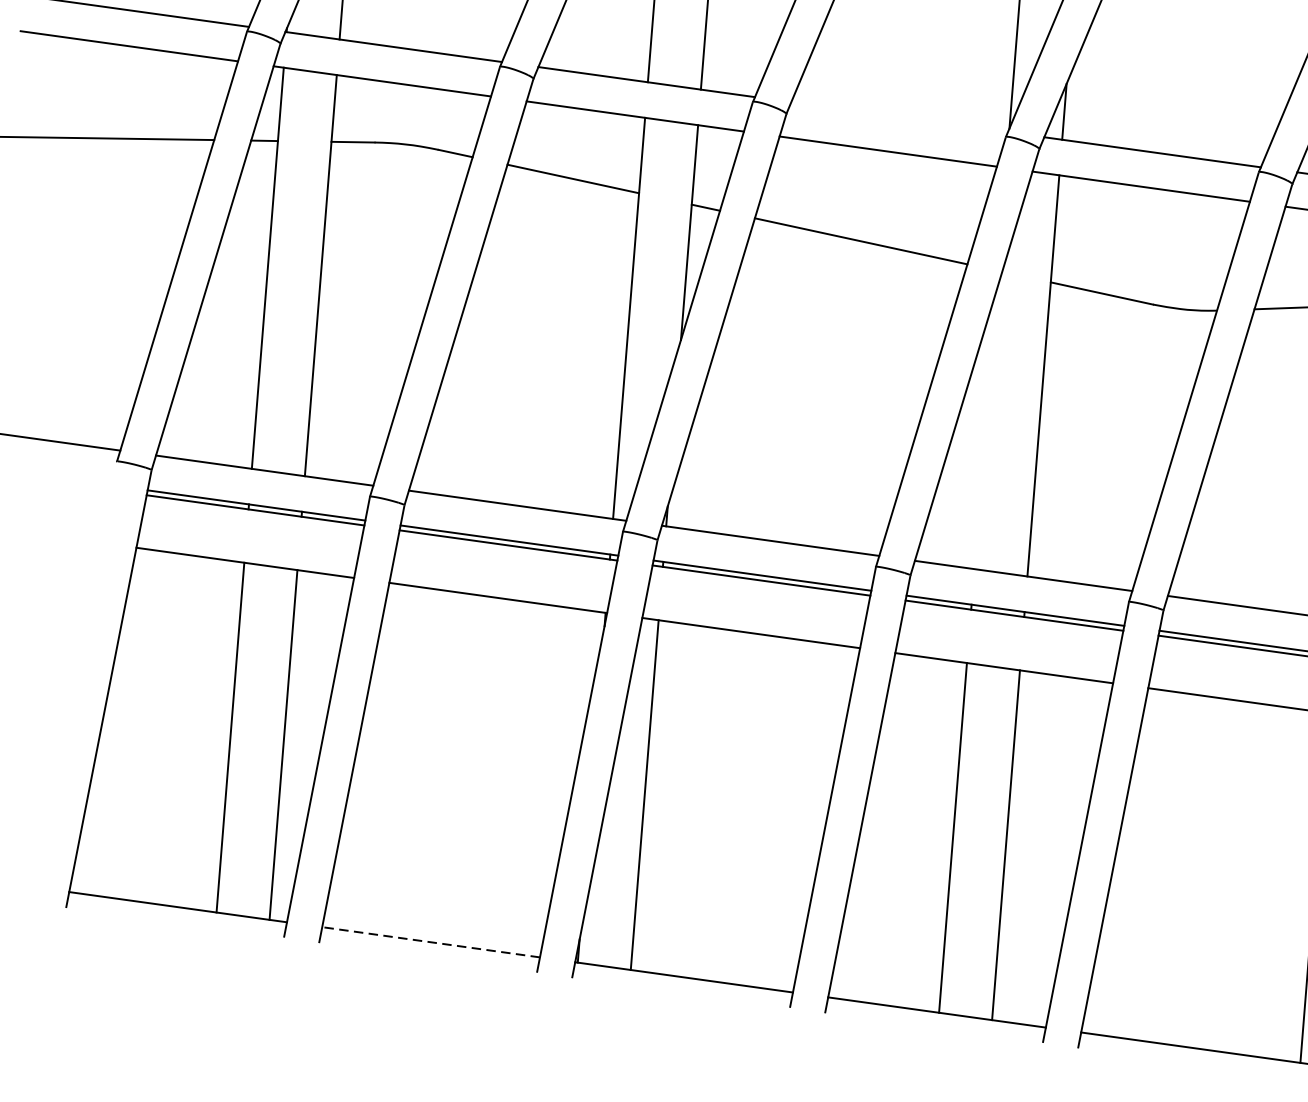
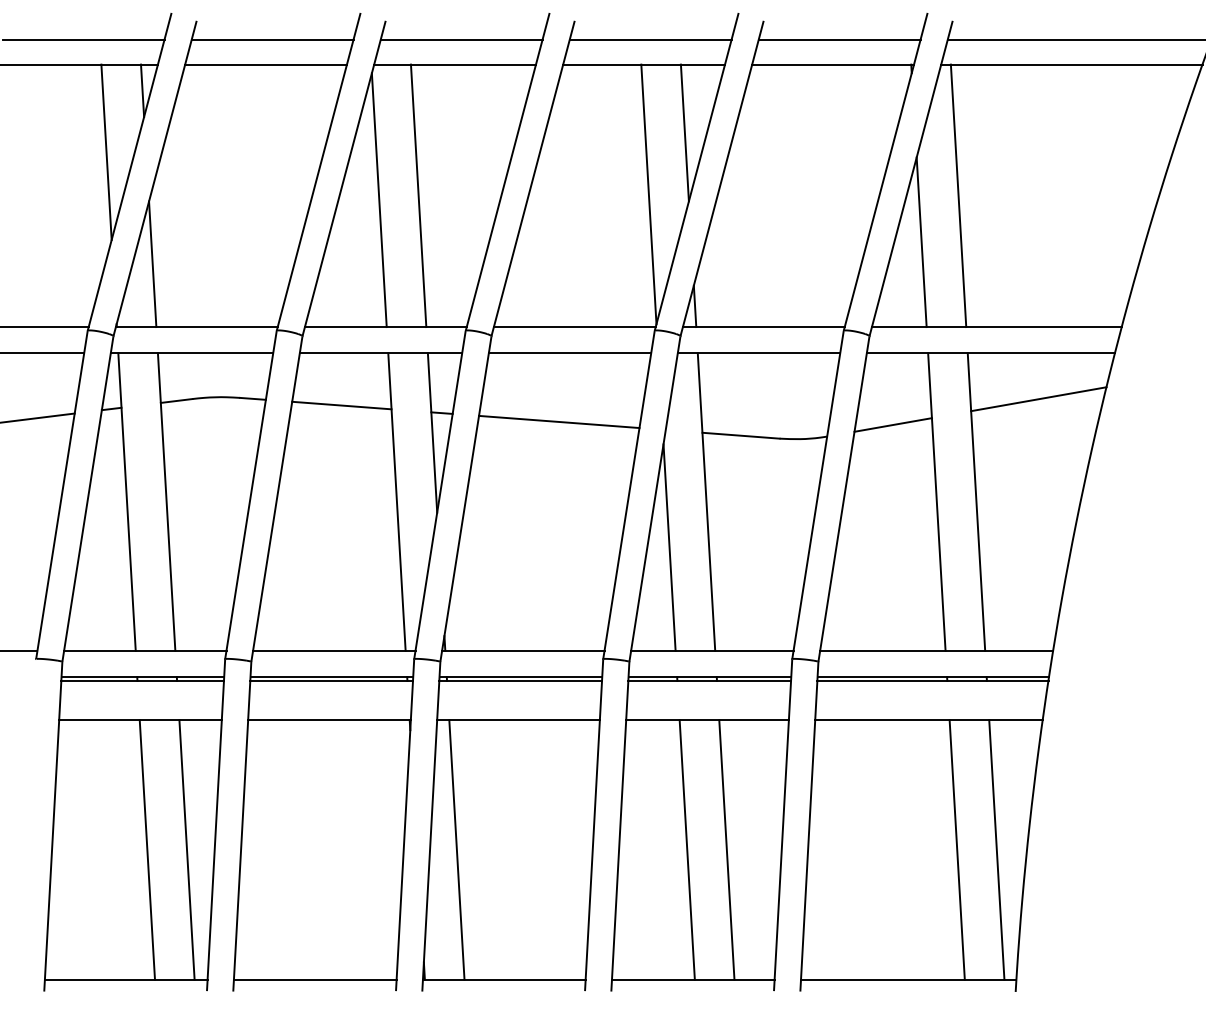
line: (899, 117) -> (574, 327), added
line: (985, 429) -> (669, 547), added
line: (430, 942) -> (314, 979), dashed -> solid

